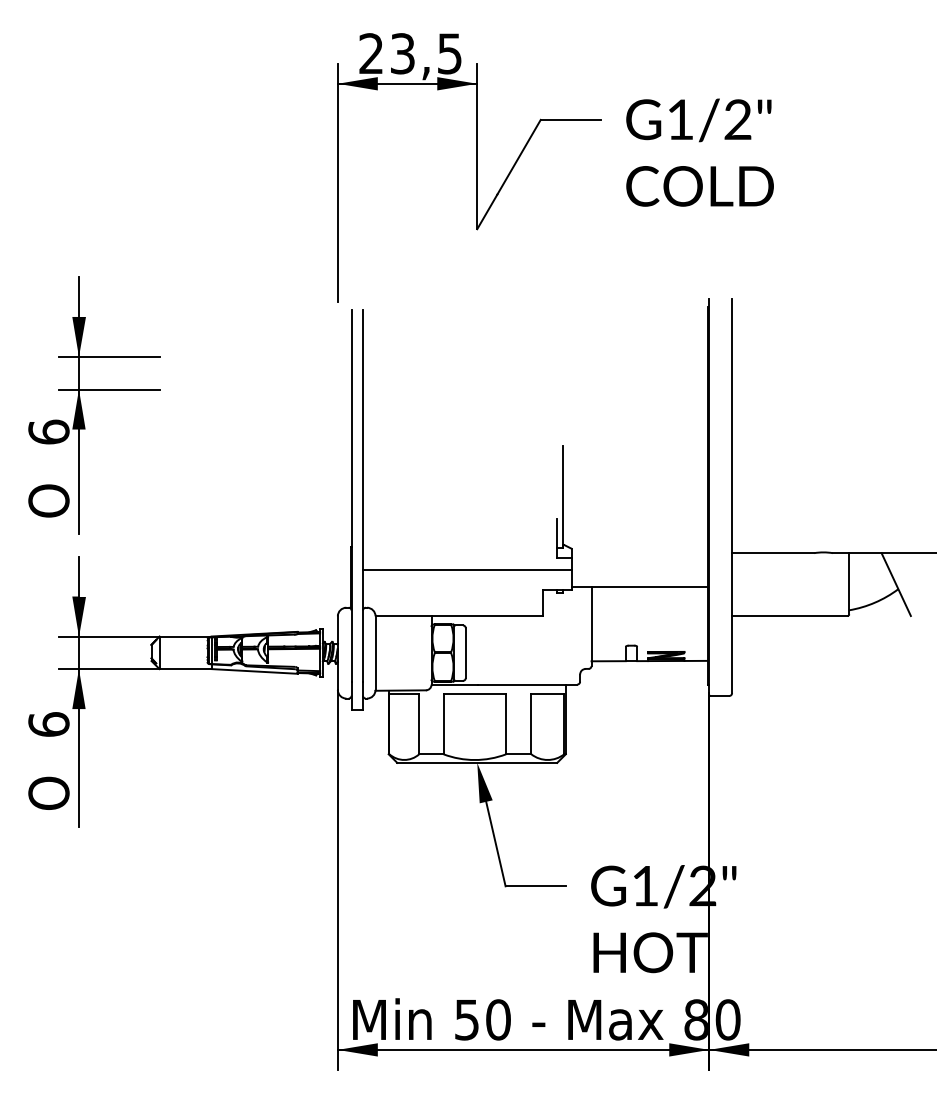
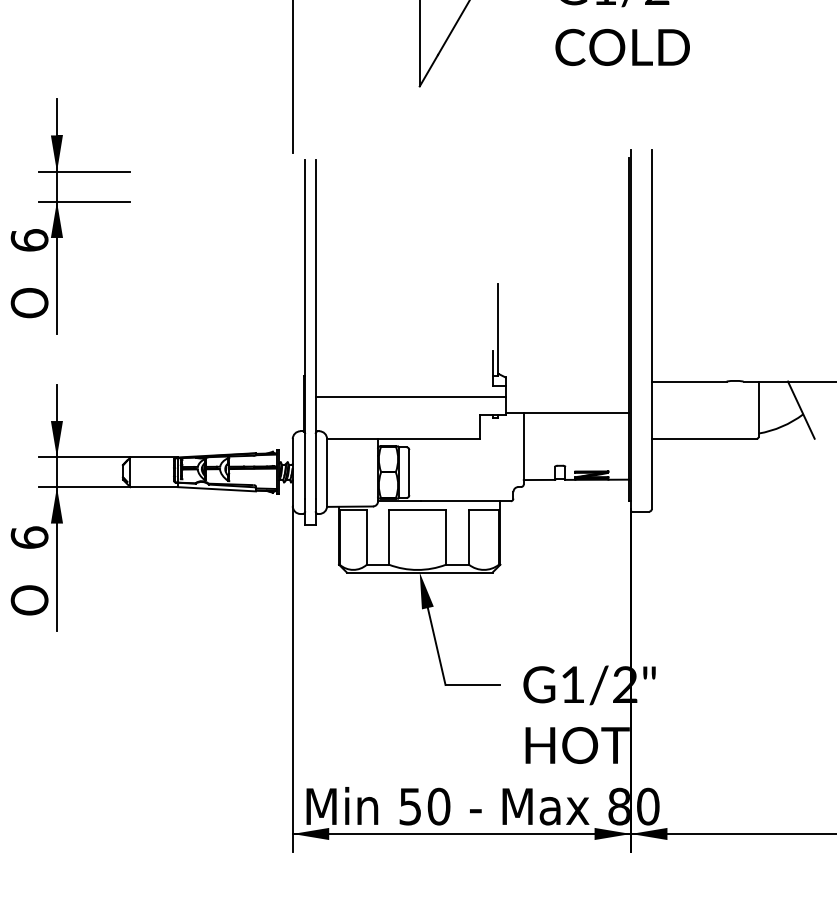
part: (82, 408) -> (60, 218), moved

